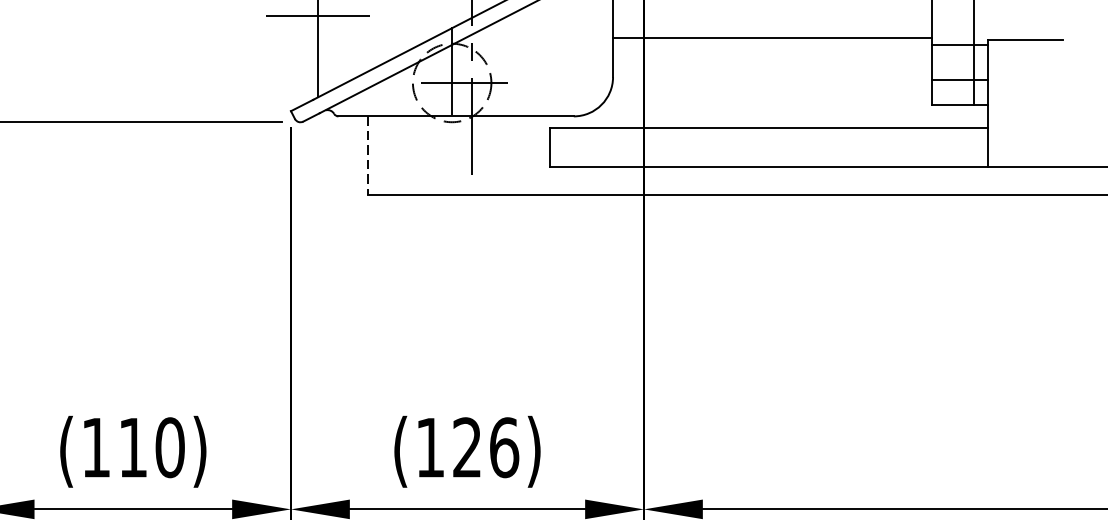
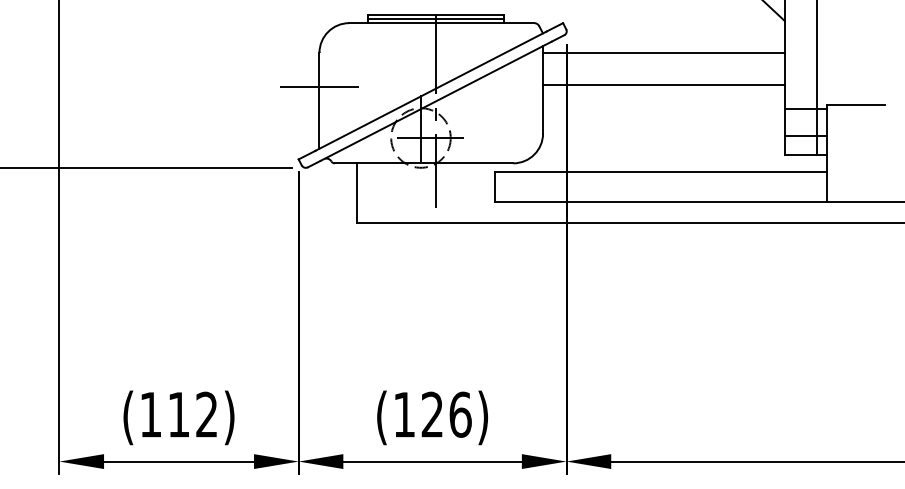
line: (771, 37) -> (663, 84), moved
line: (368, 156) -> (357, 193), dashed -> solid
text: (170, 447) -> (207, 414), (110) -> (112)

